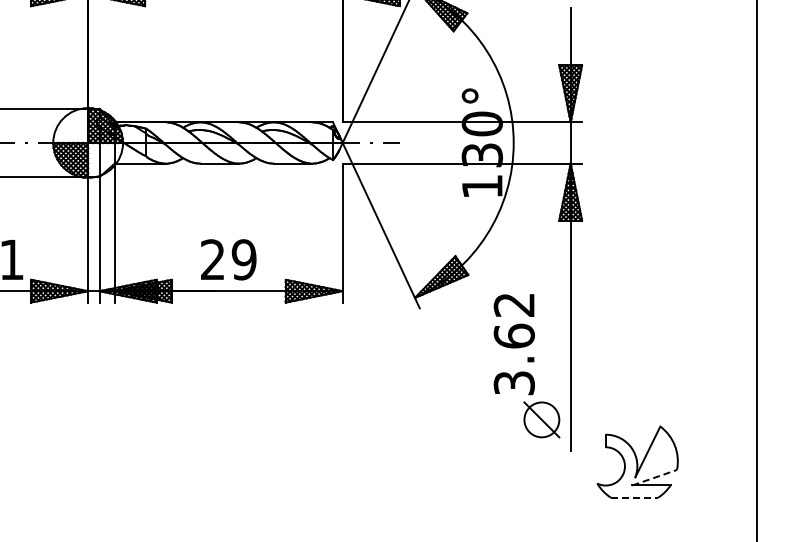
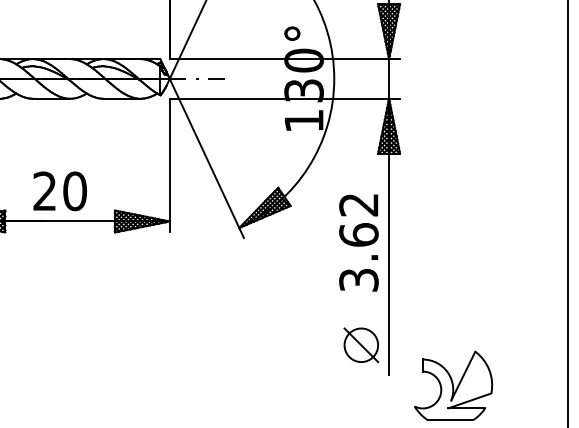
text: (243, 259) -> (74, 191), 29 -> 20
text: (513, 344) -> (358, 242), moved
line: (654, 477) -> (469, 400), dashed -> solid
line: (634, 497) -> (450, 419), dashed -> solid

